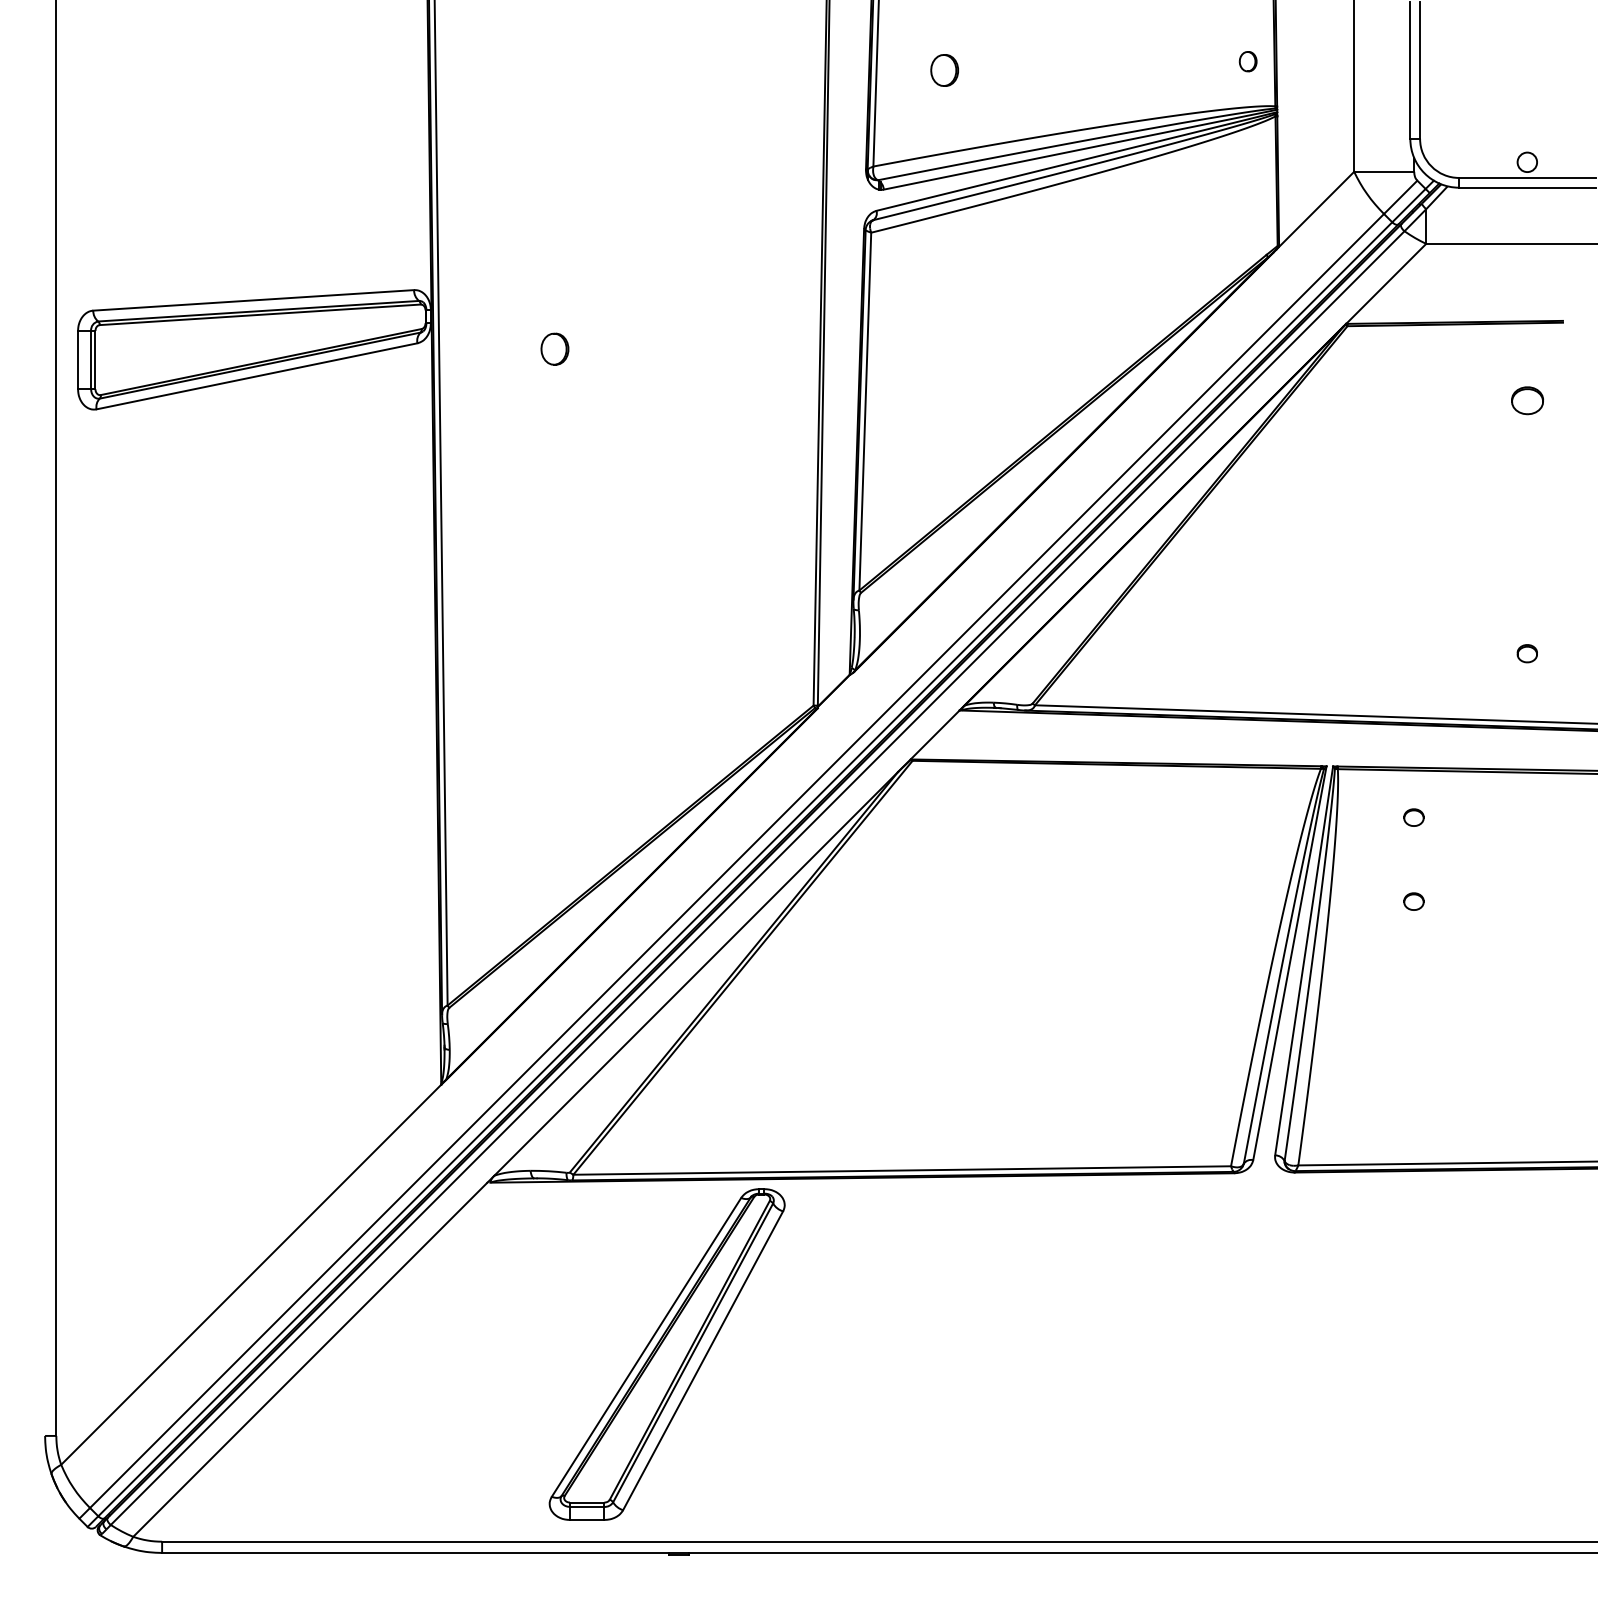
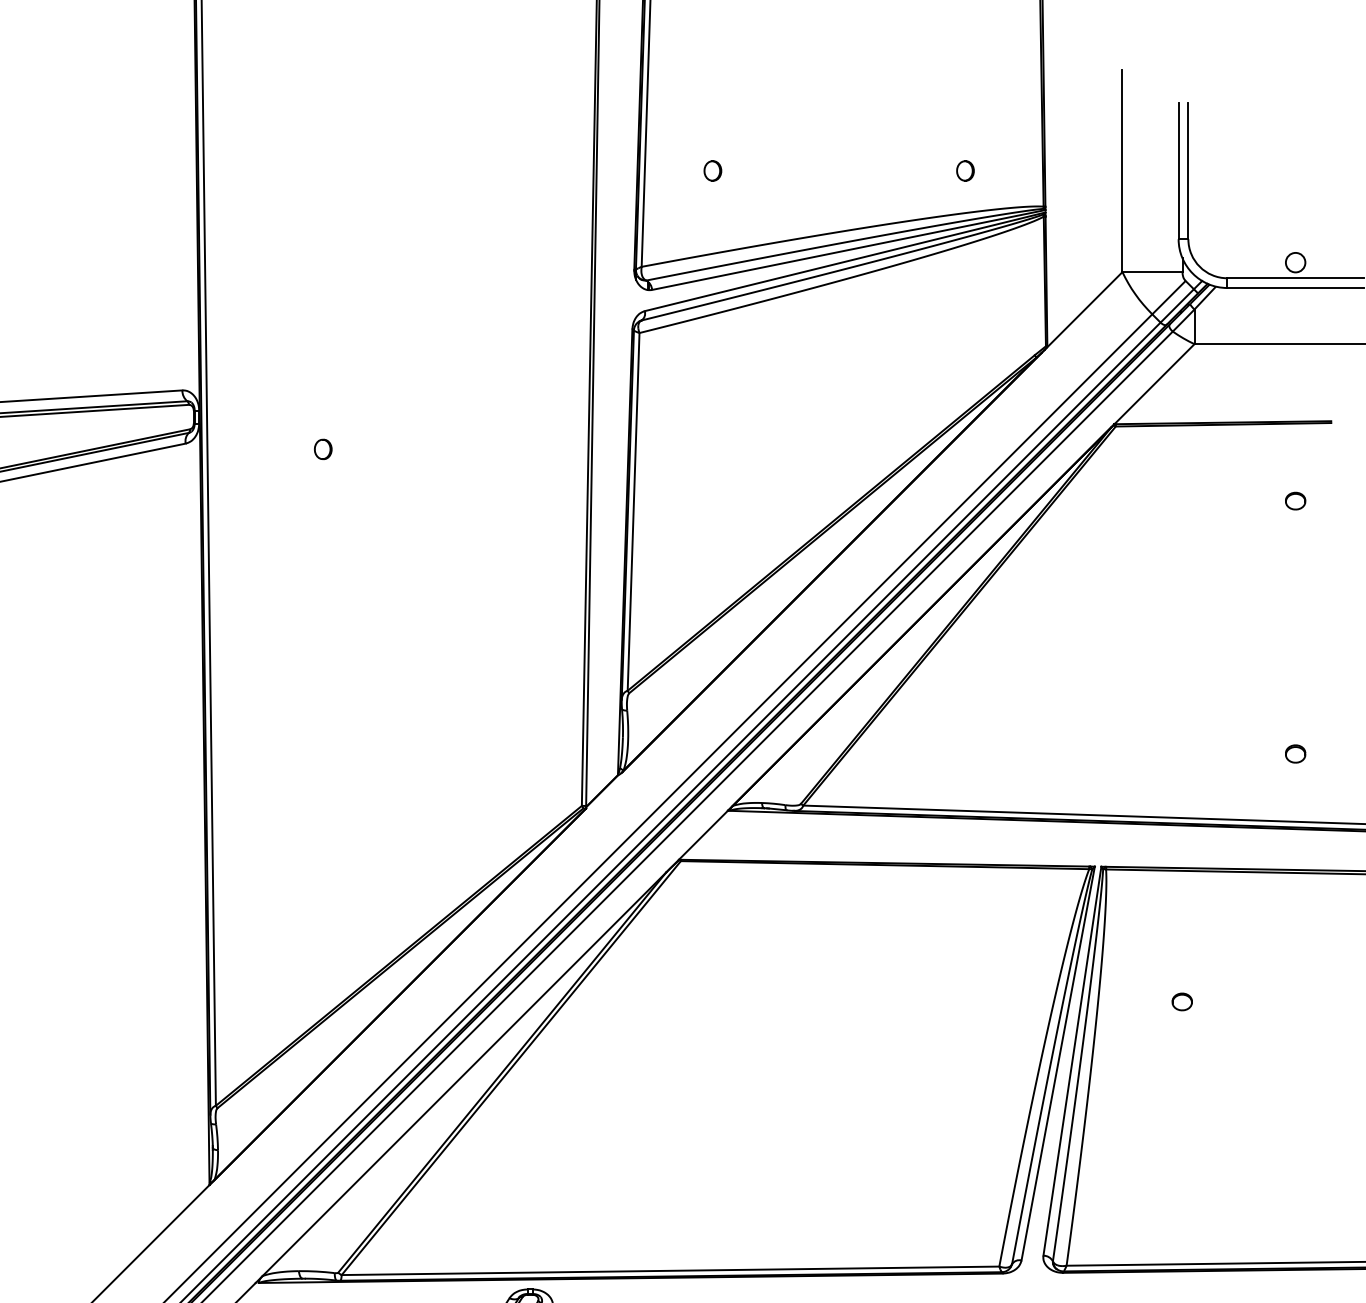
part: (1247, 61) -> (964, 170), moved
part: (944, 70) -> (712, 170), size x0.62
part: (554, 348) -> (322, 448), size x0.62
part: (1526, 400) -> (1294, 500), size x0.62
part: (1413, 817) -> (1181, 917), removed

